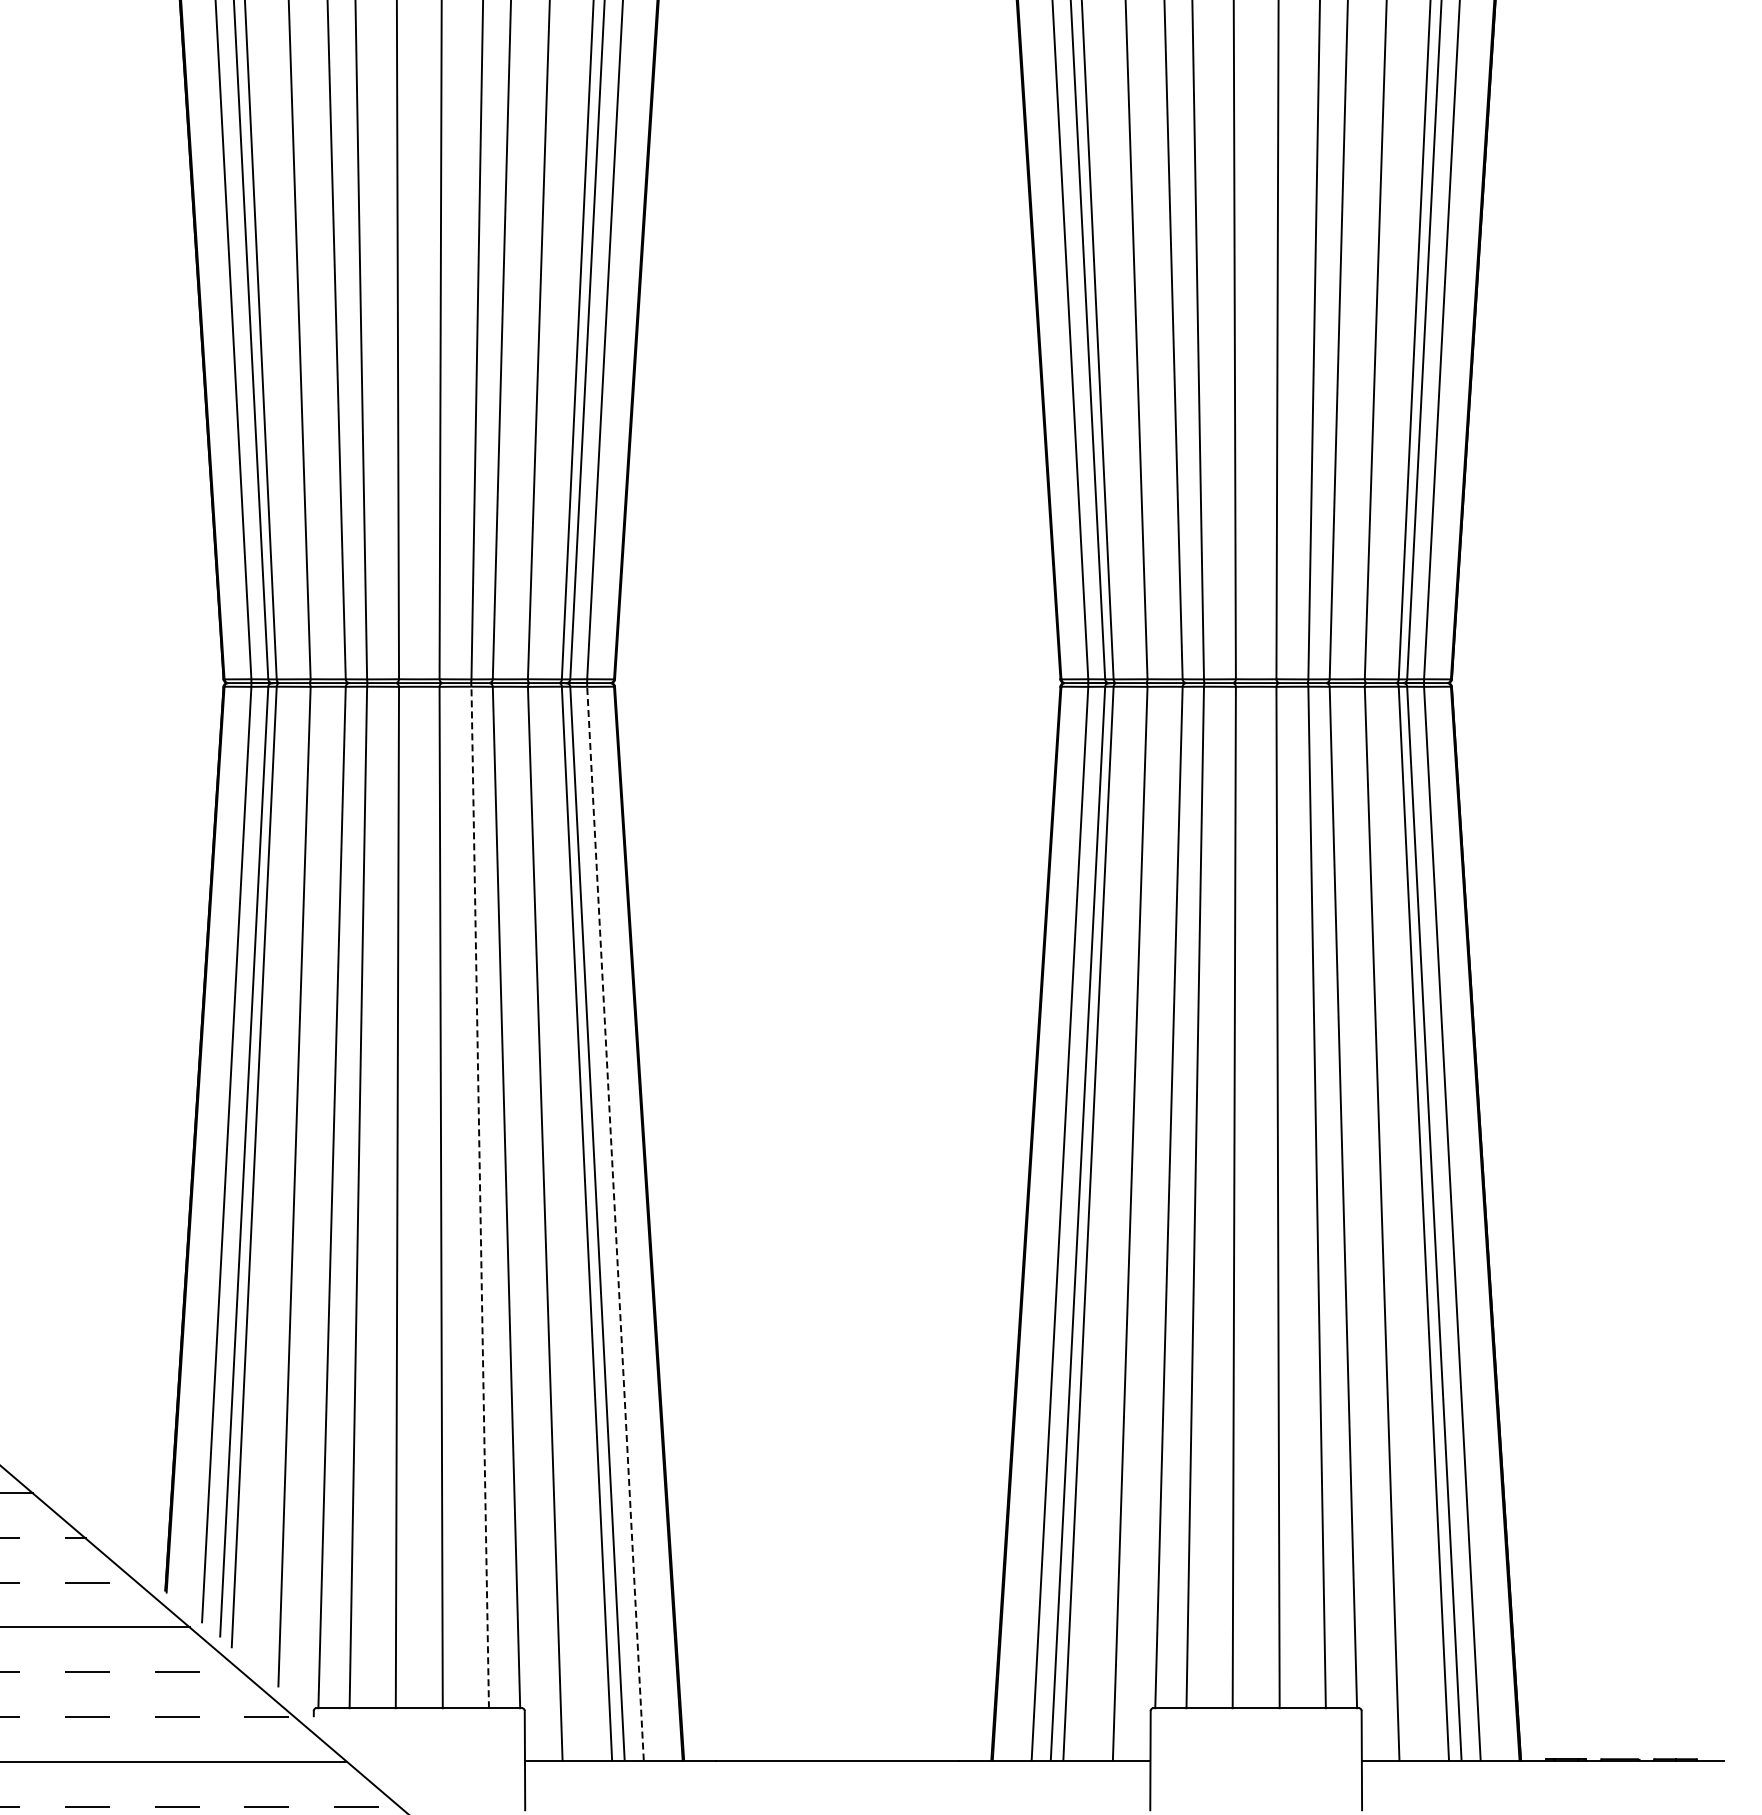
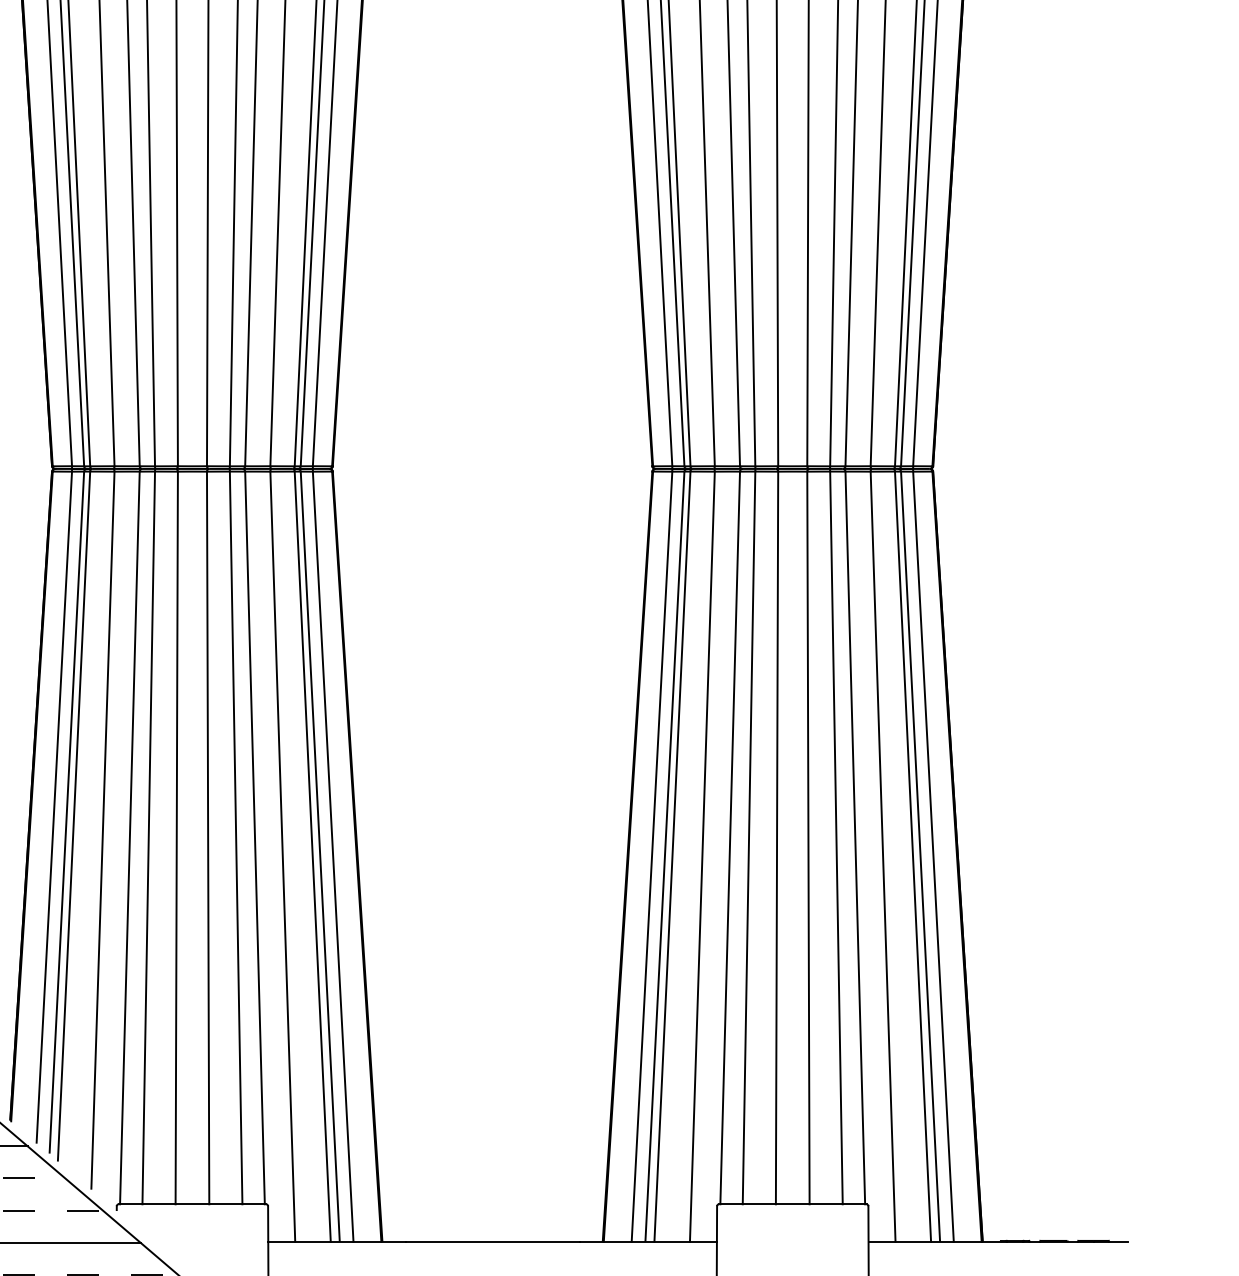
line: (480, 1197) -> (236, 837), dashed -> solid
line: (615, 1223) -> (333, 856), dashed -> solid

